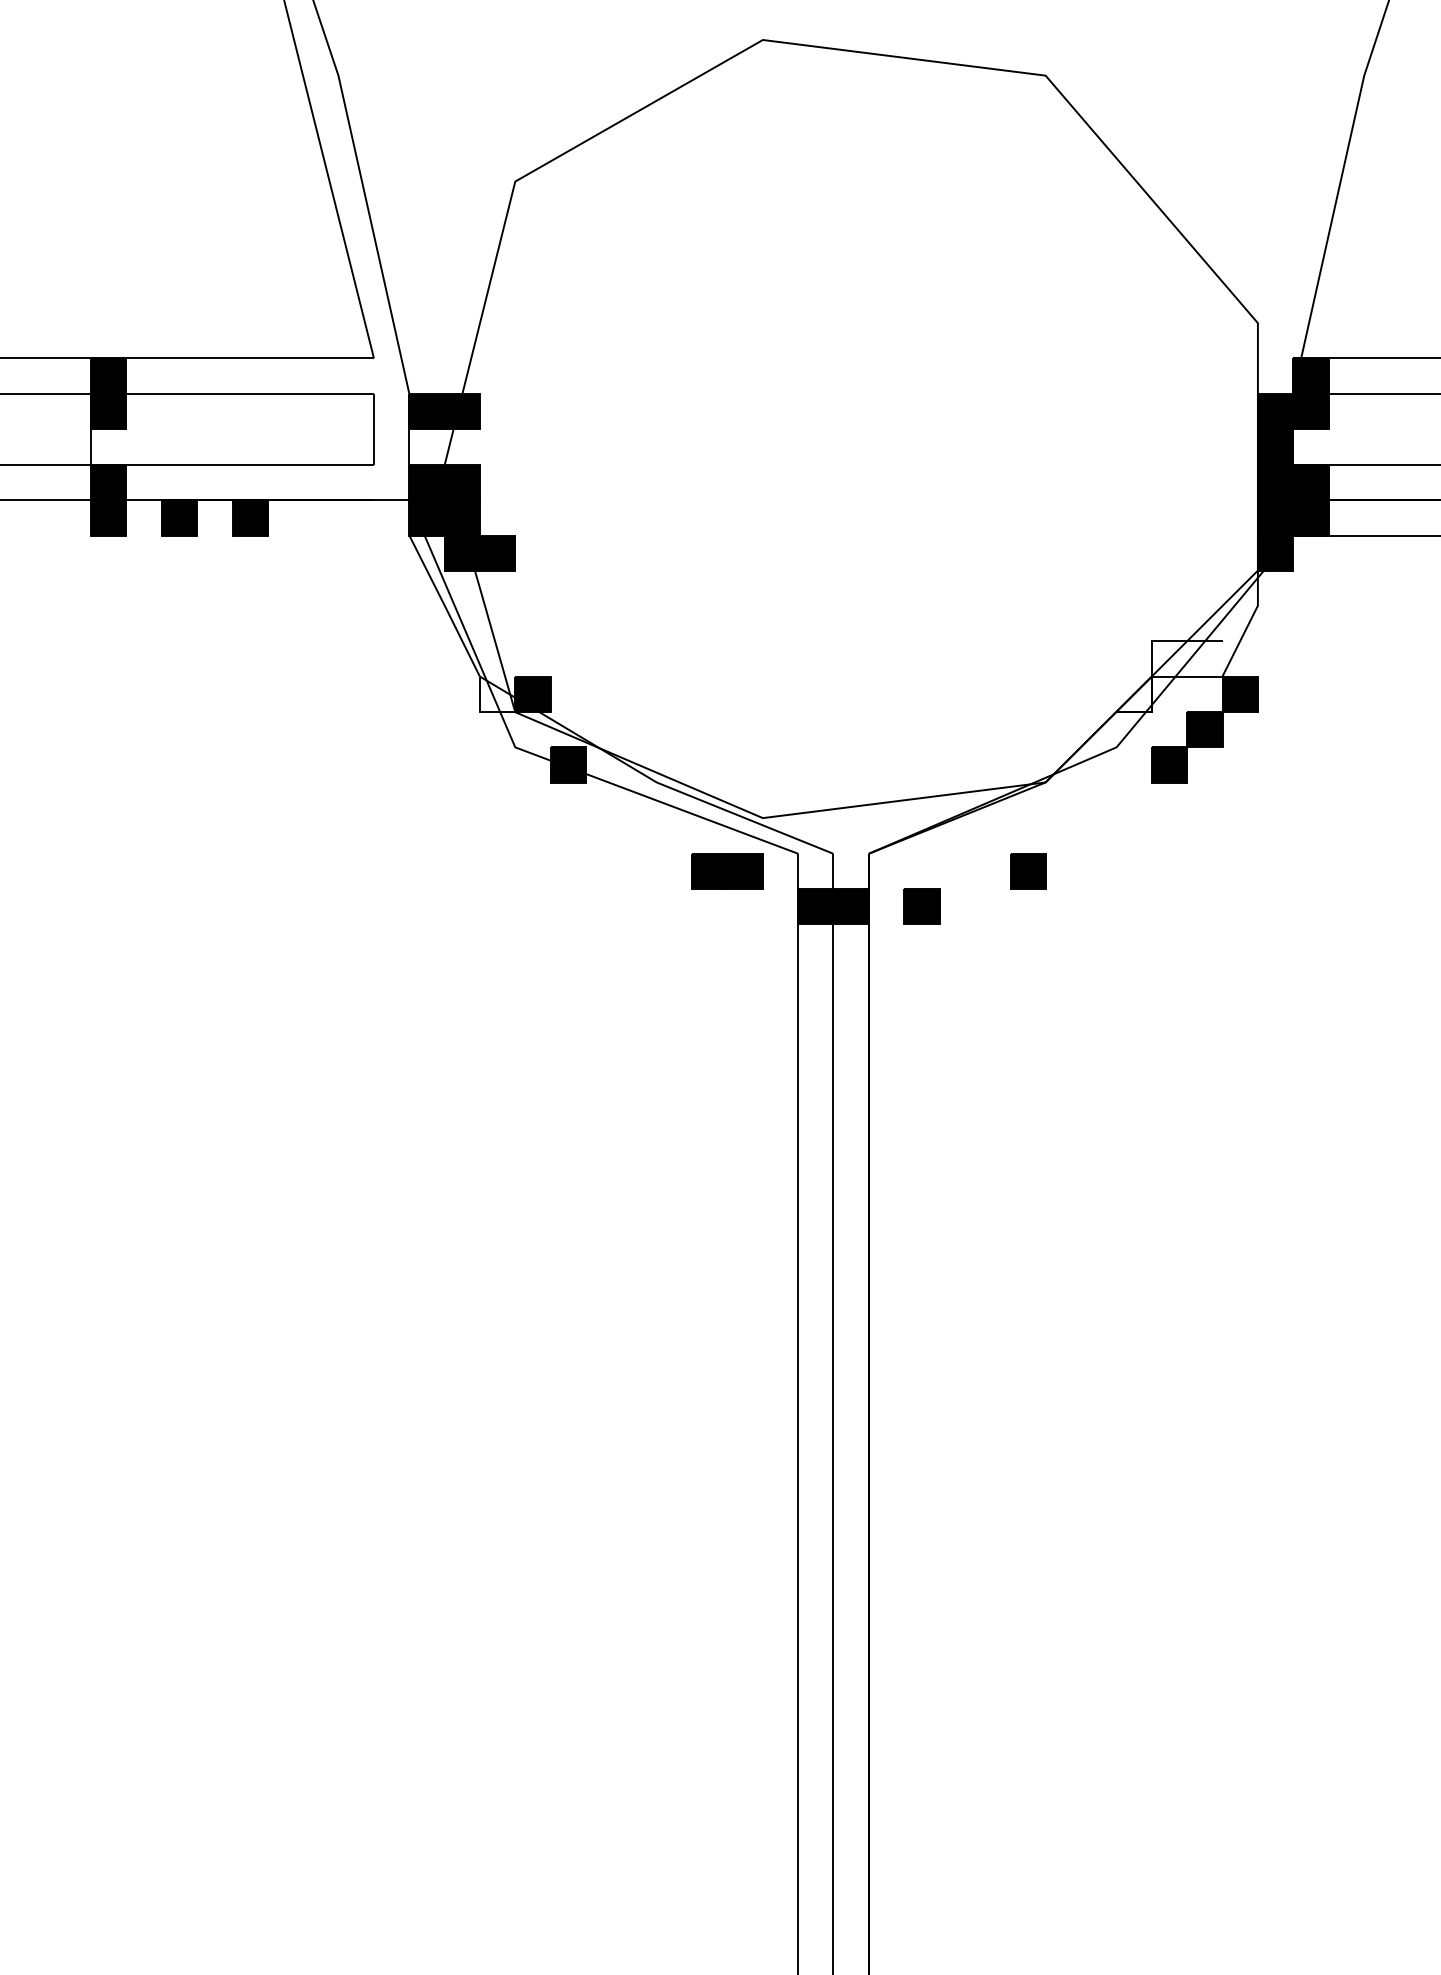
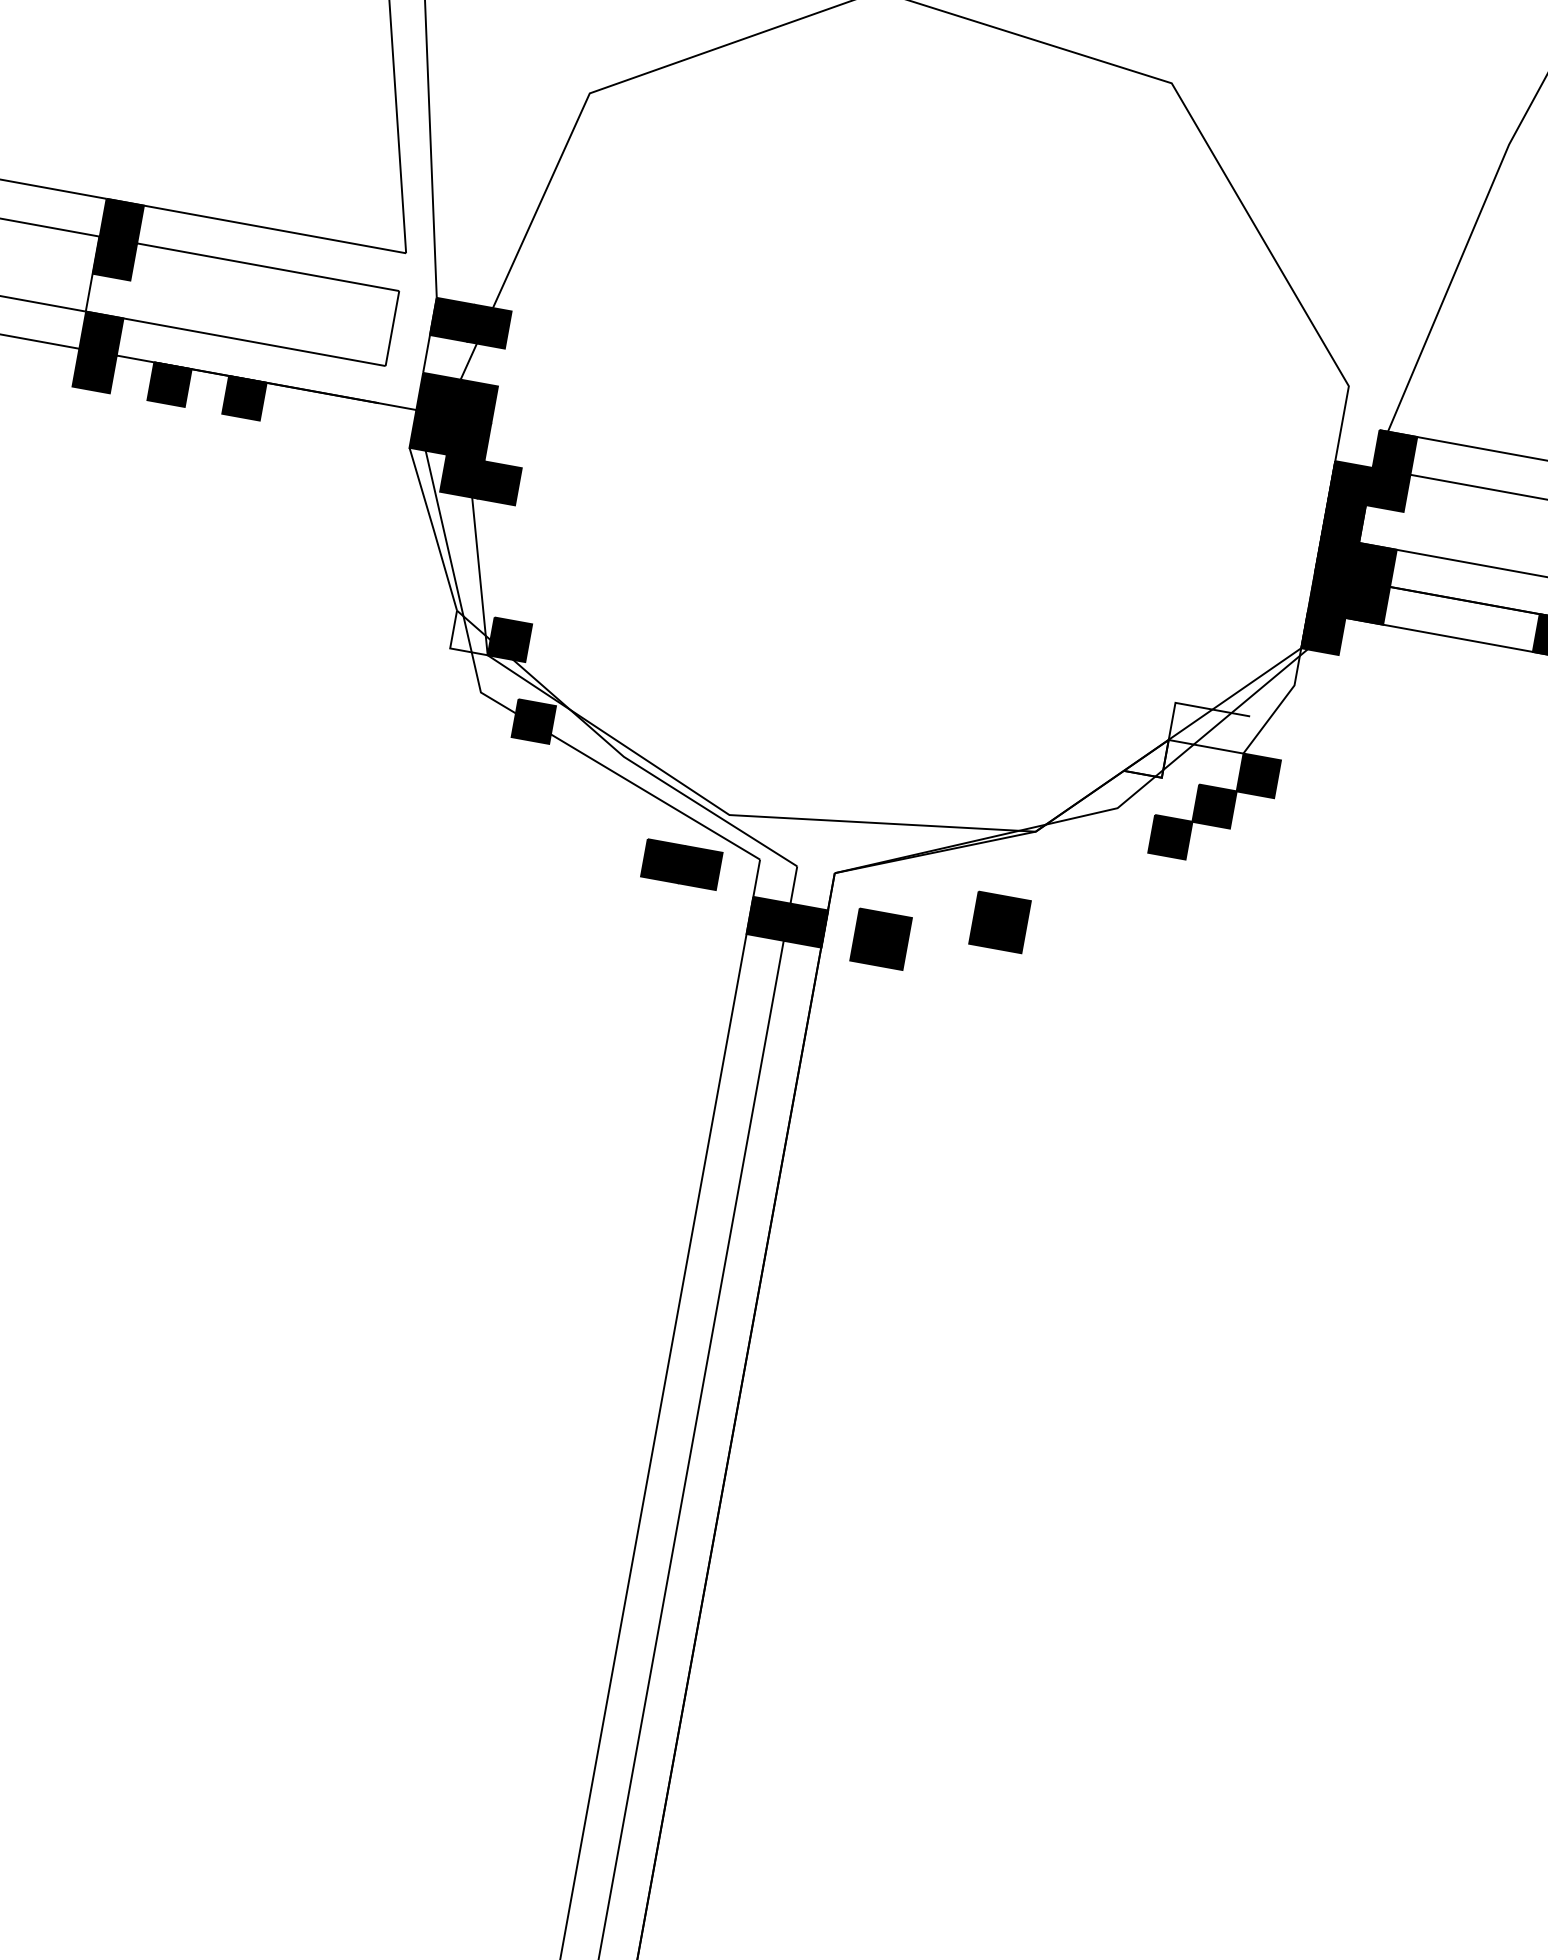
part: (1028, 871) -> (1000, 922), size x1.4
part: (921, 906) -> (880, 939), size x1.4

